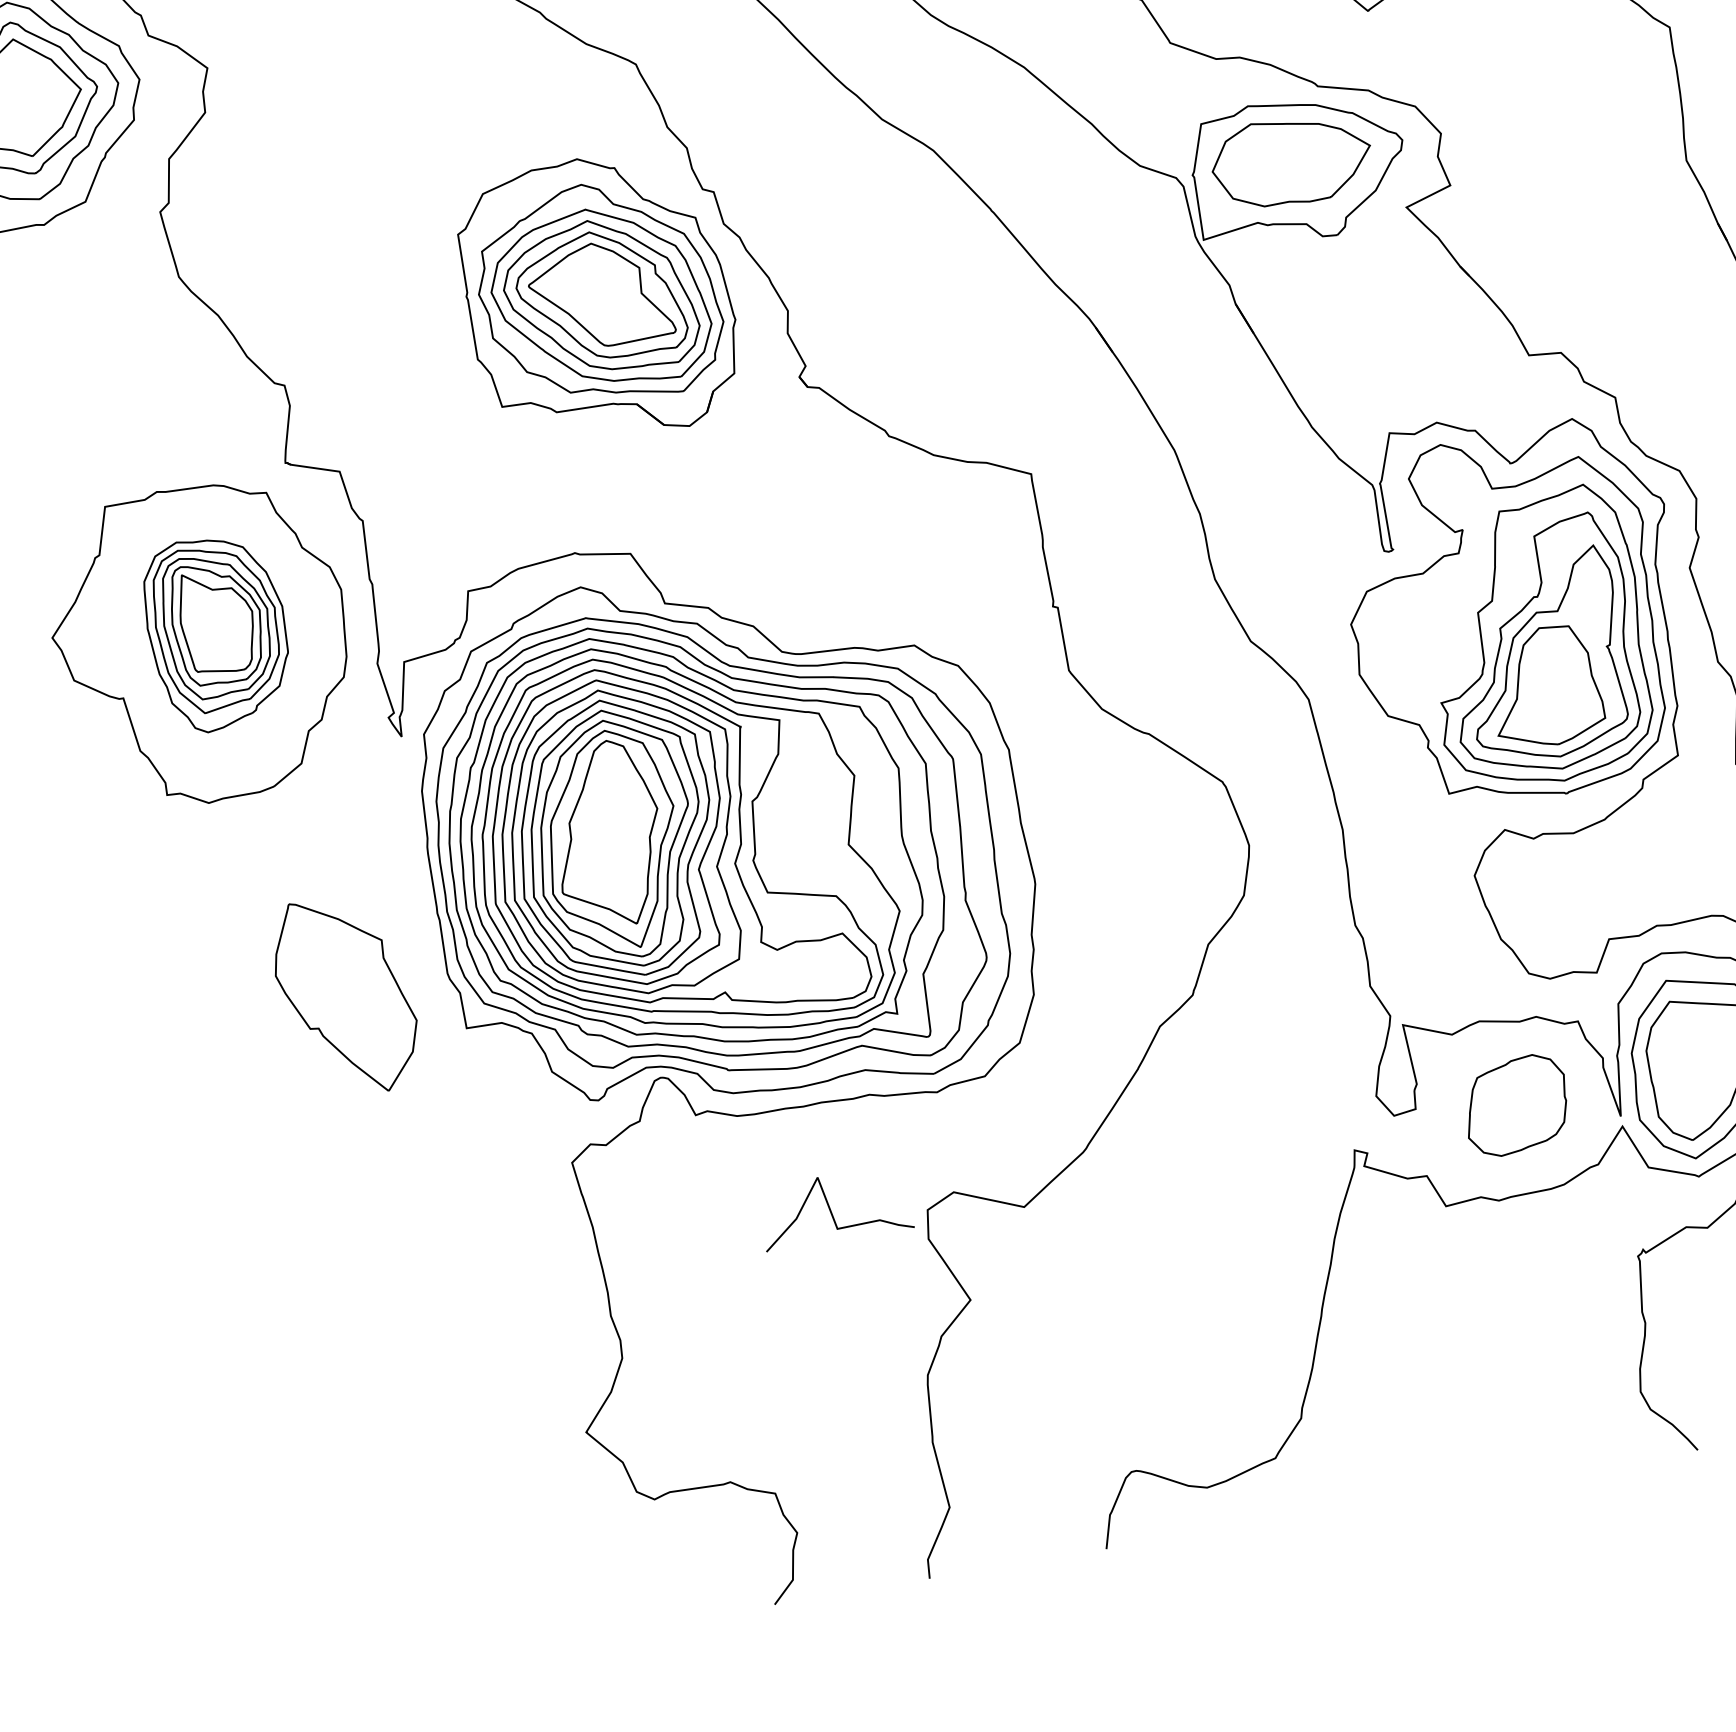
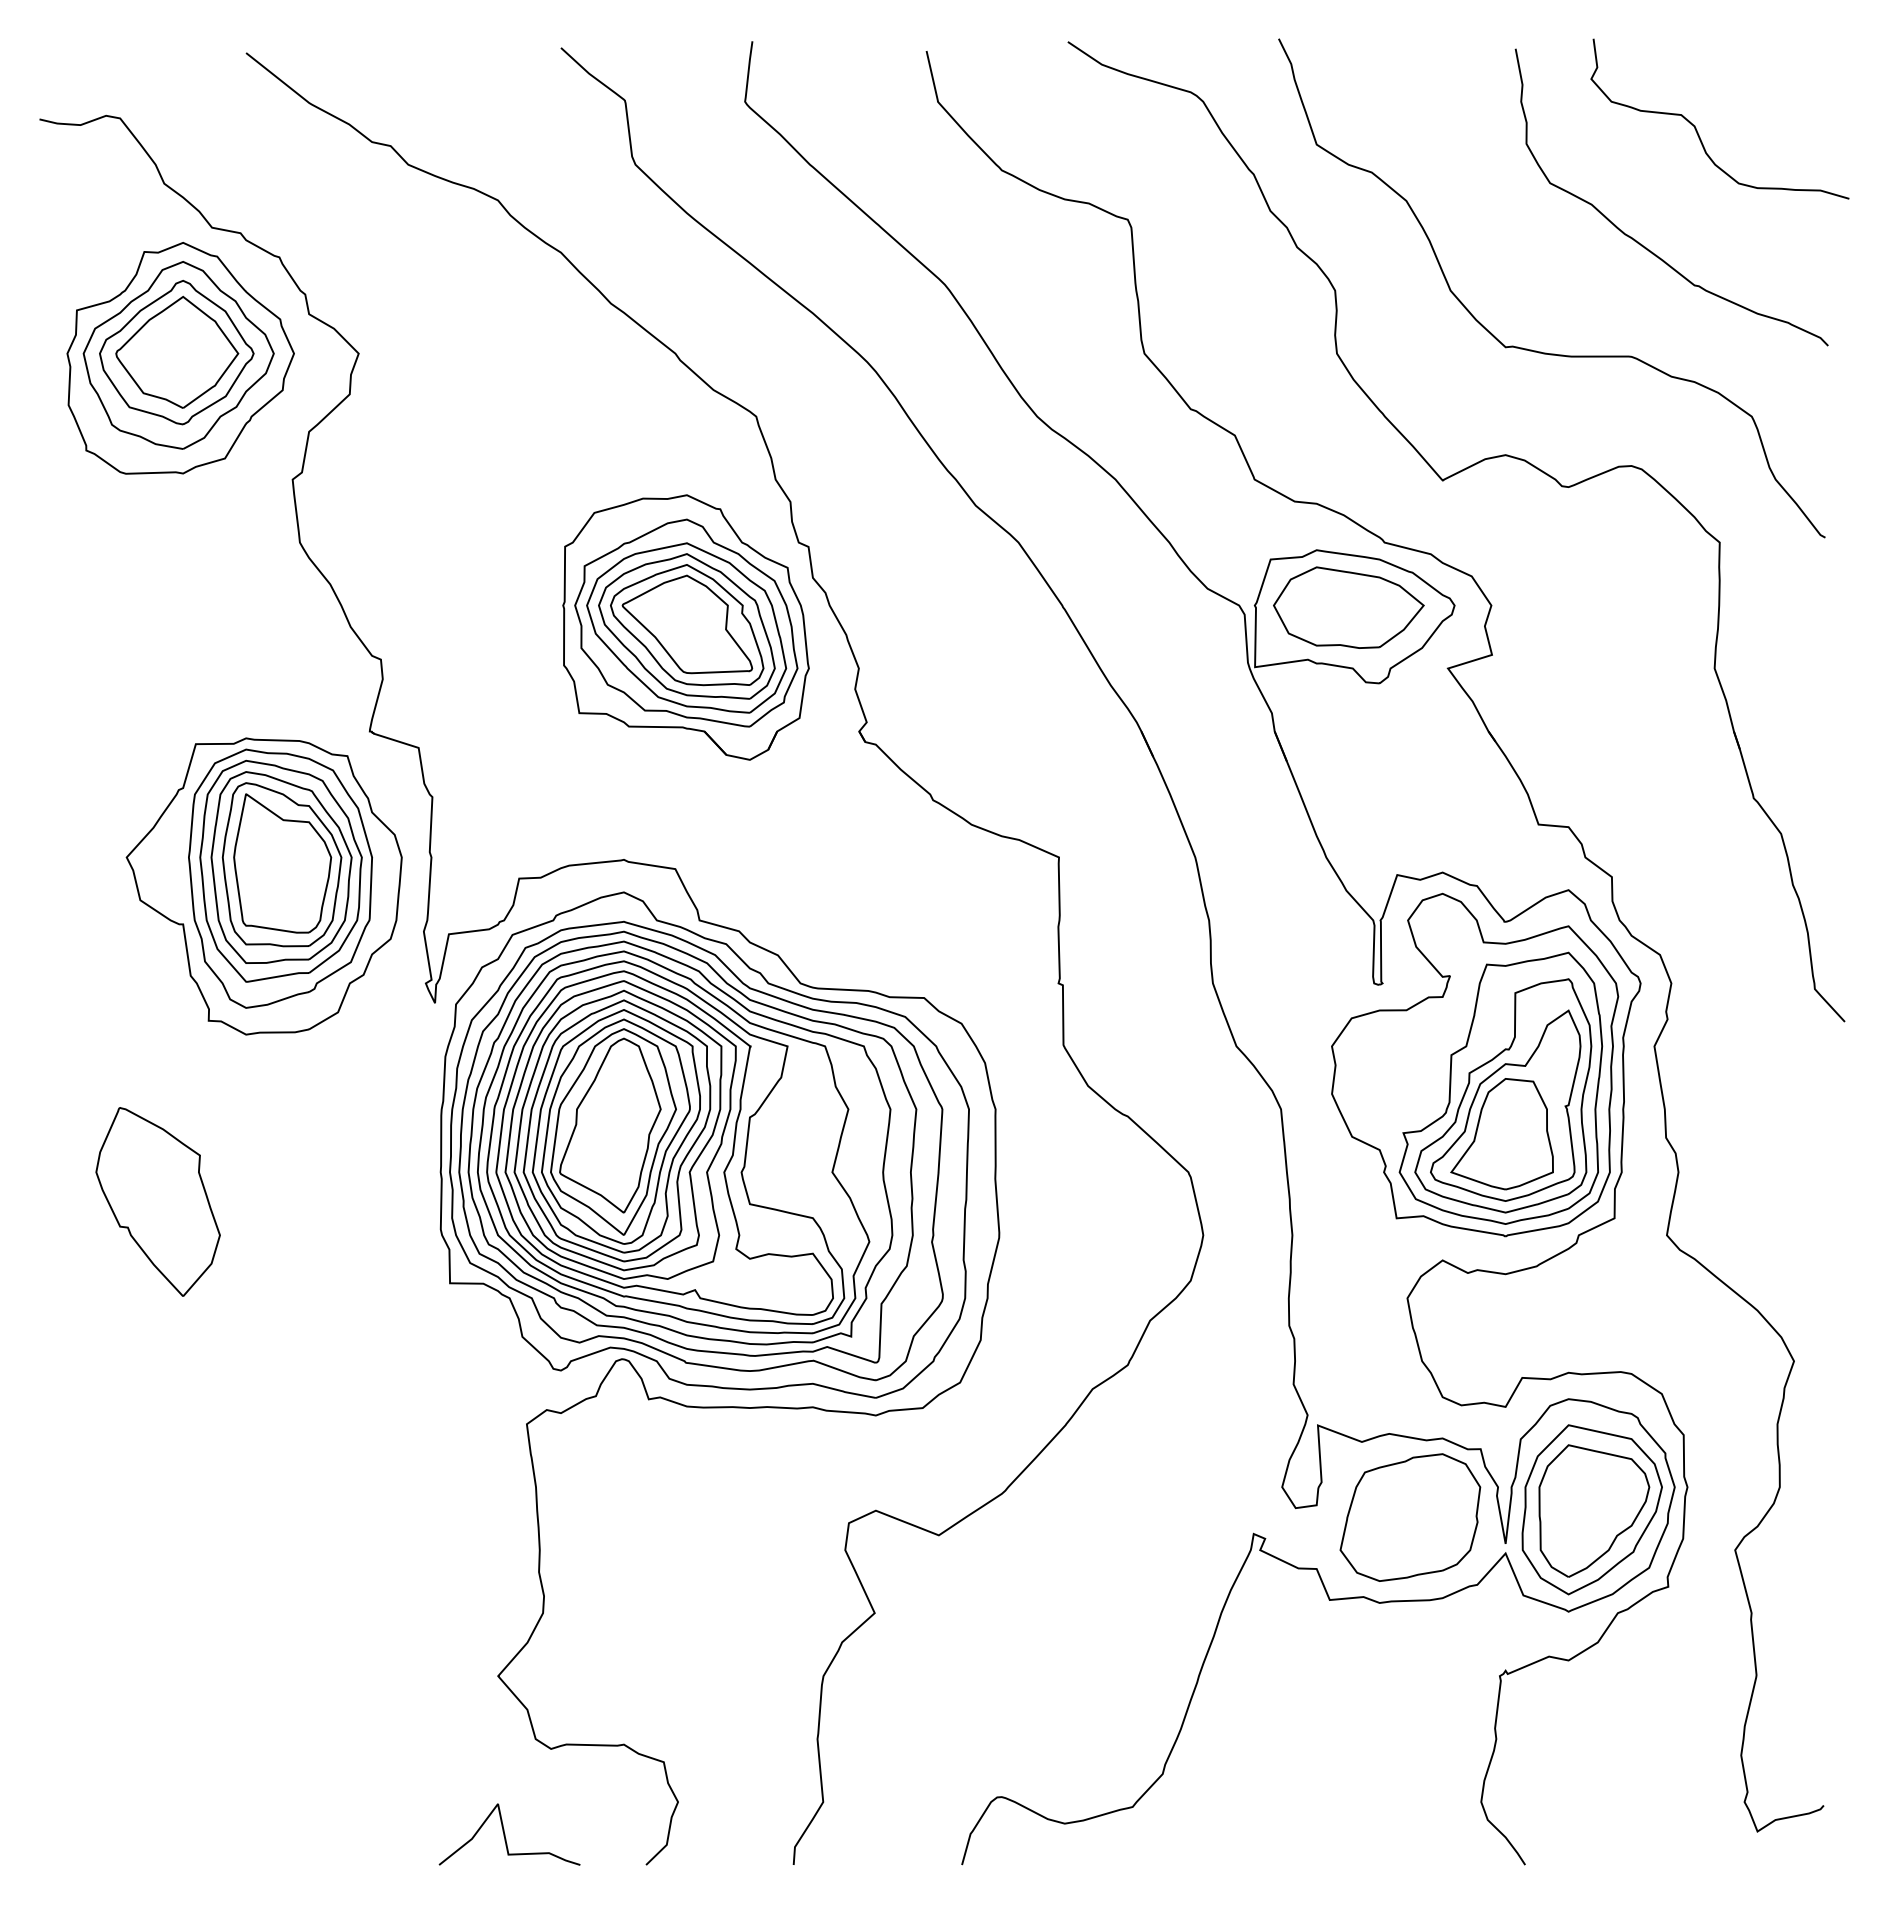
part: (217, 633) -> (280, 878), size x1.43
part: (345, 995) -> (157, 1201), moved
part: (1516, 1105) -> (1410, 1517), size x1.43
curve: (830, 1208) -> (505, 1834), moved

